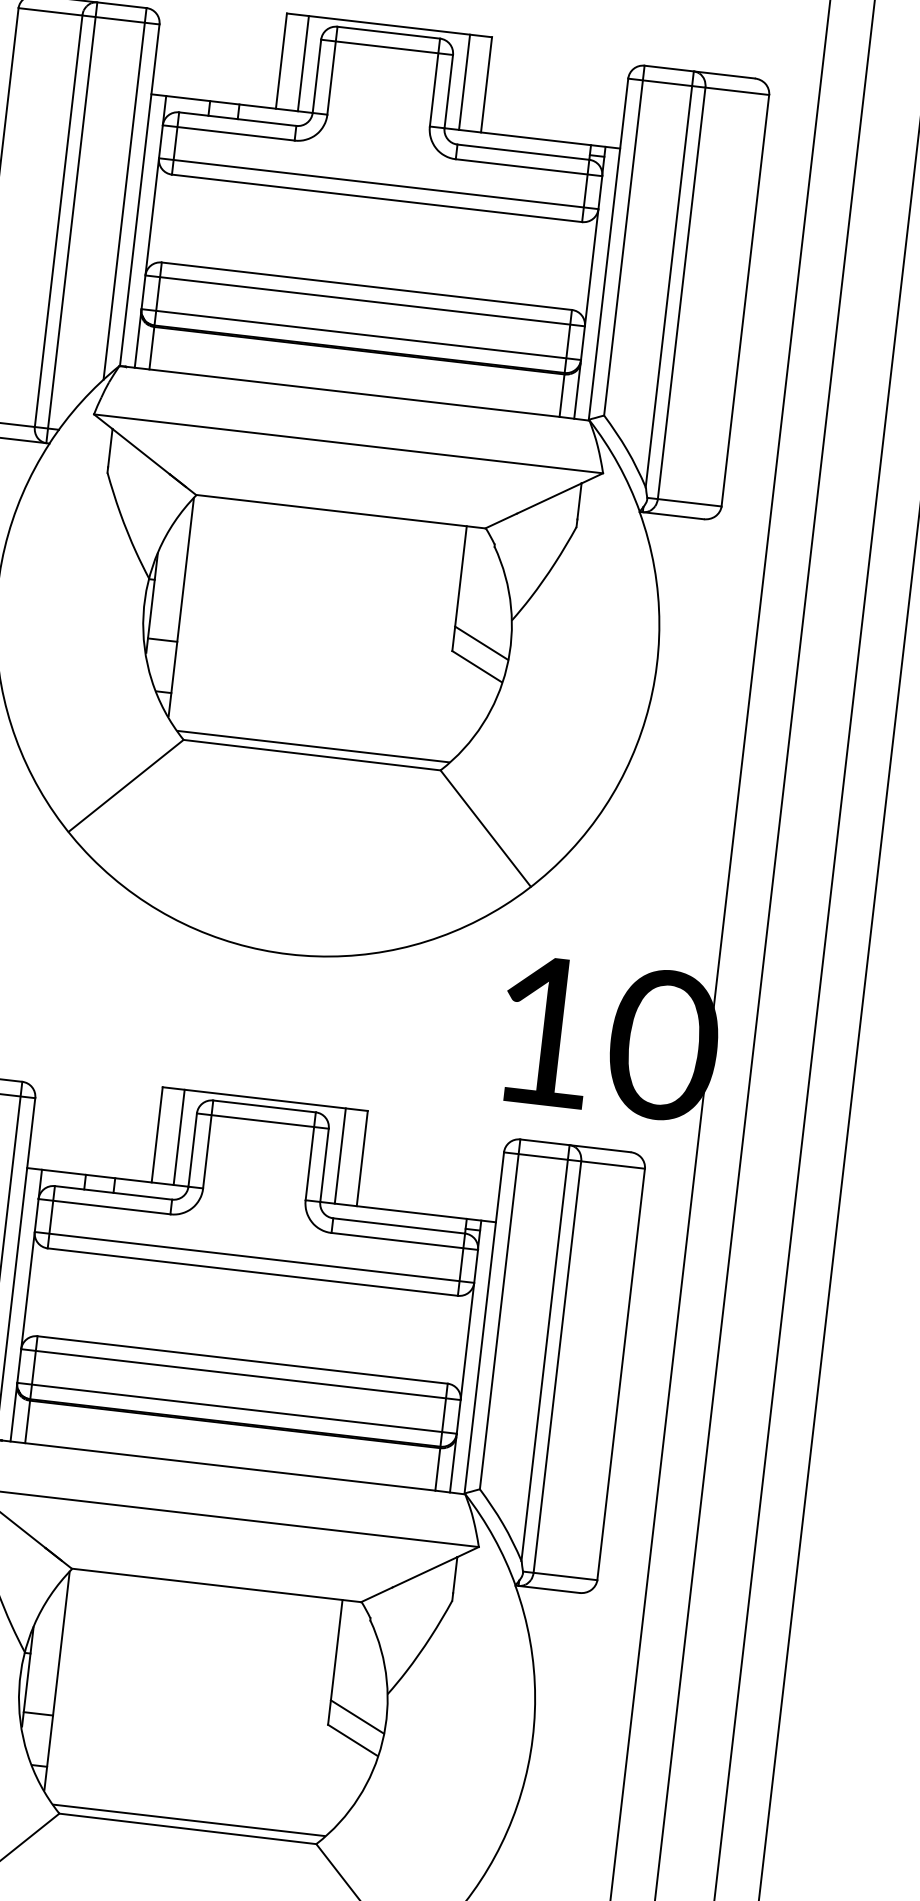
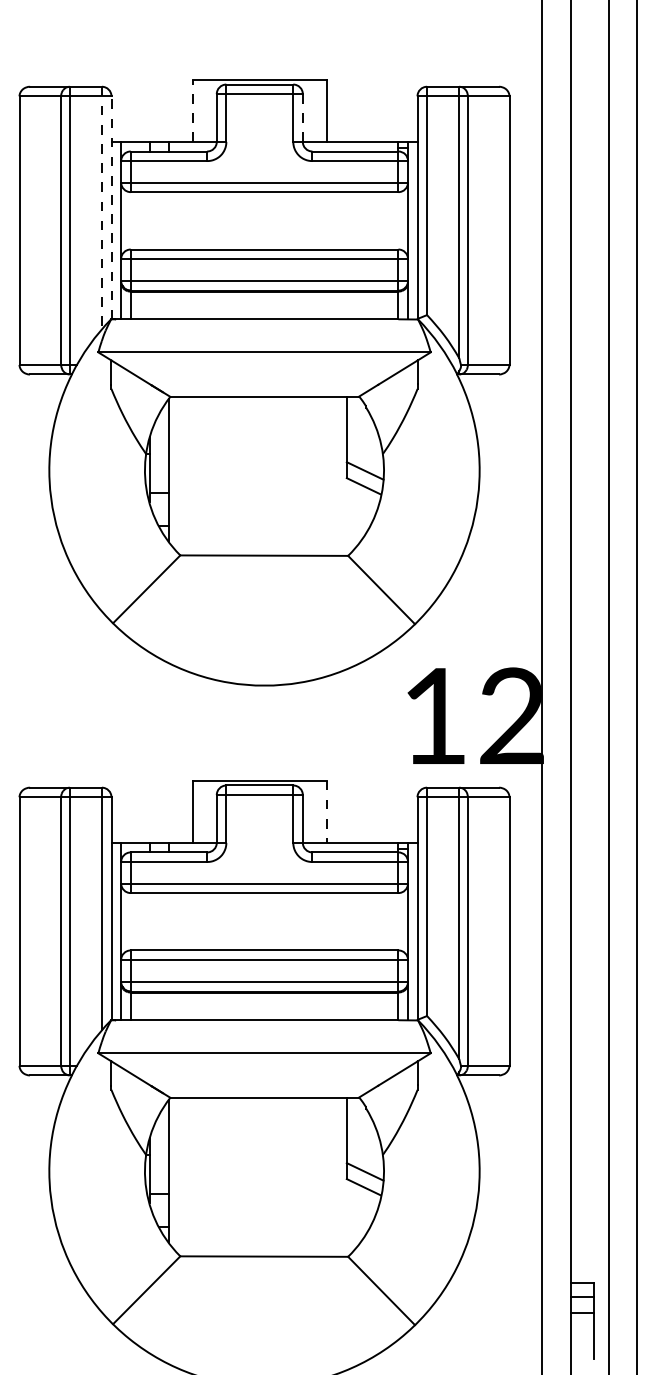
line: (281, 60) -> (192, 110), solid -> dashed
line: (304, 63) -> (207, 110), removed
line: (464, 81) -> (312, 110), removed
line: (448, 92) -> (302, 118), solid -> dashed
line: (124, 194) -> (101, 208), solid -> dashed
line: (139, 194) -> (111, 207), solid -> dashed
line: (313, 747) -> (264, 550), removed
text: (664, 1044) -> (512, 715), 10 -> 12
line: (179, 1137) -> (207, 811), removed
line: (340, 1155) -> (312, 811), removed
line: (361, 1159) -> (326, 812), solid -> dashed
line: (189, 1819) -> (264, 1250), removed

